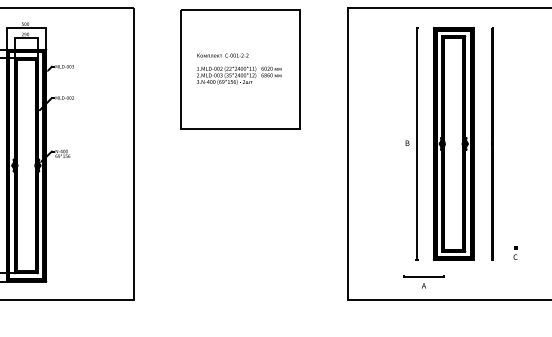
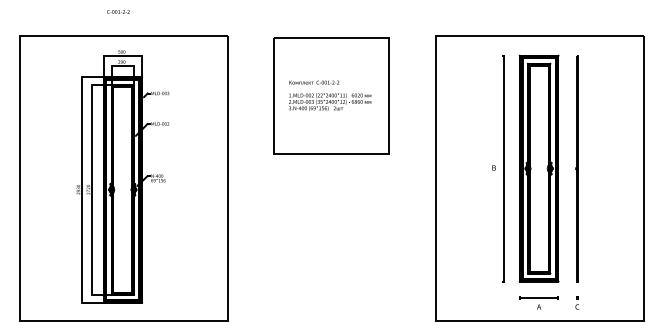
part: (514, 252) -> (576, 302), moved
part: (423, 281) -> (538, 302), moved

